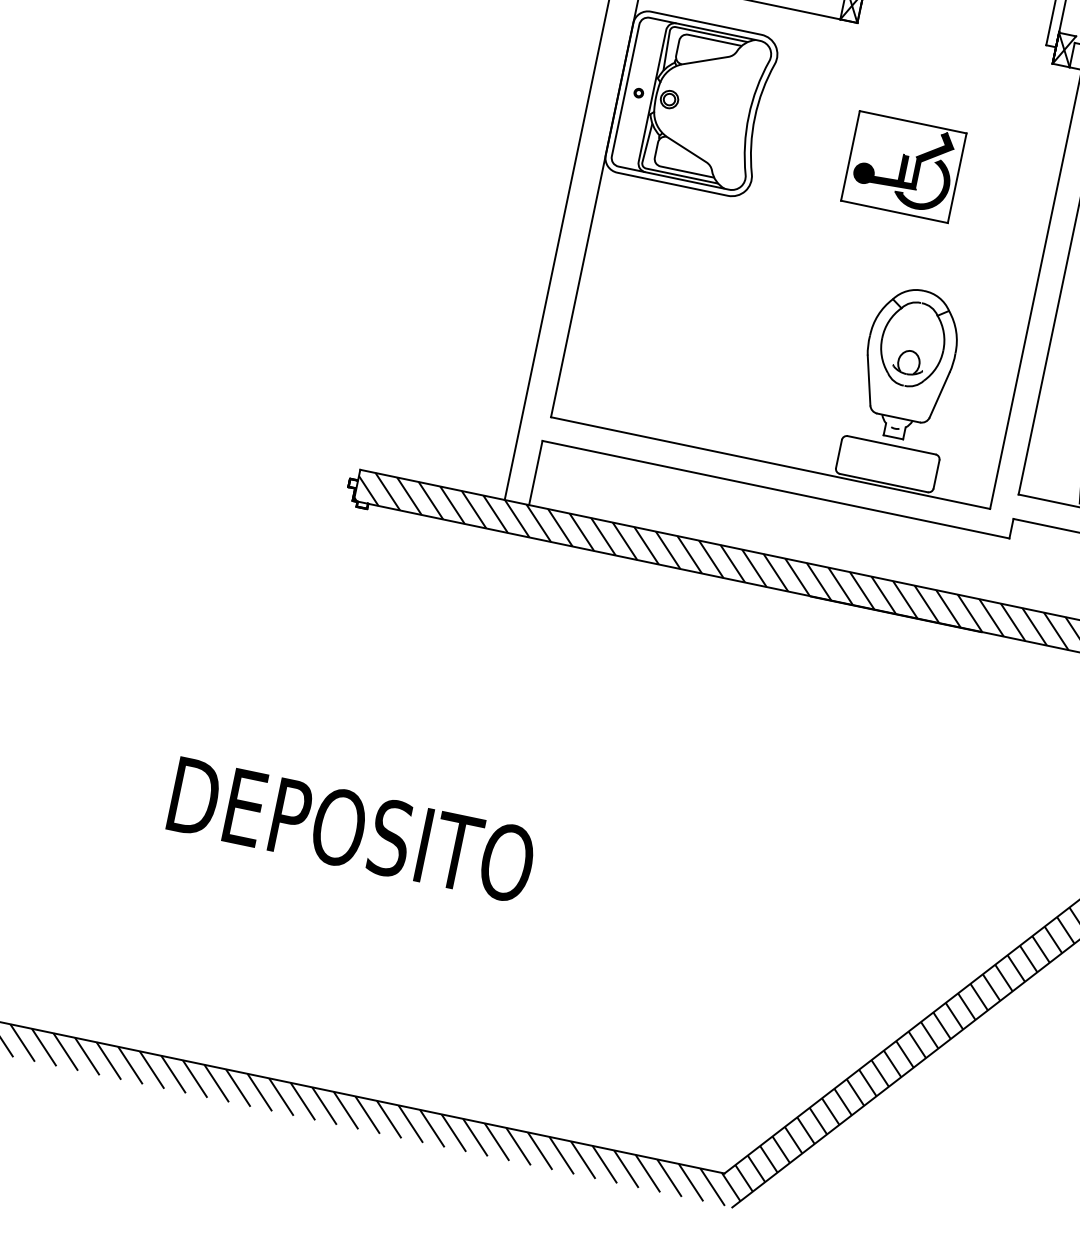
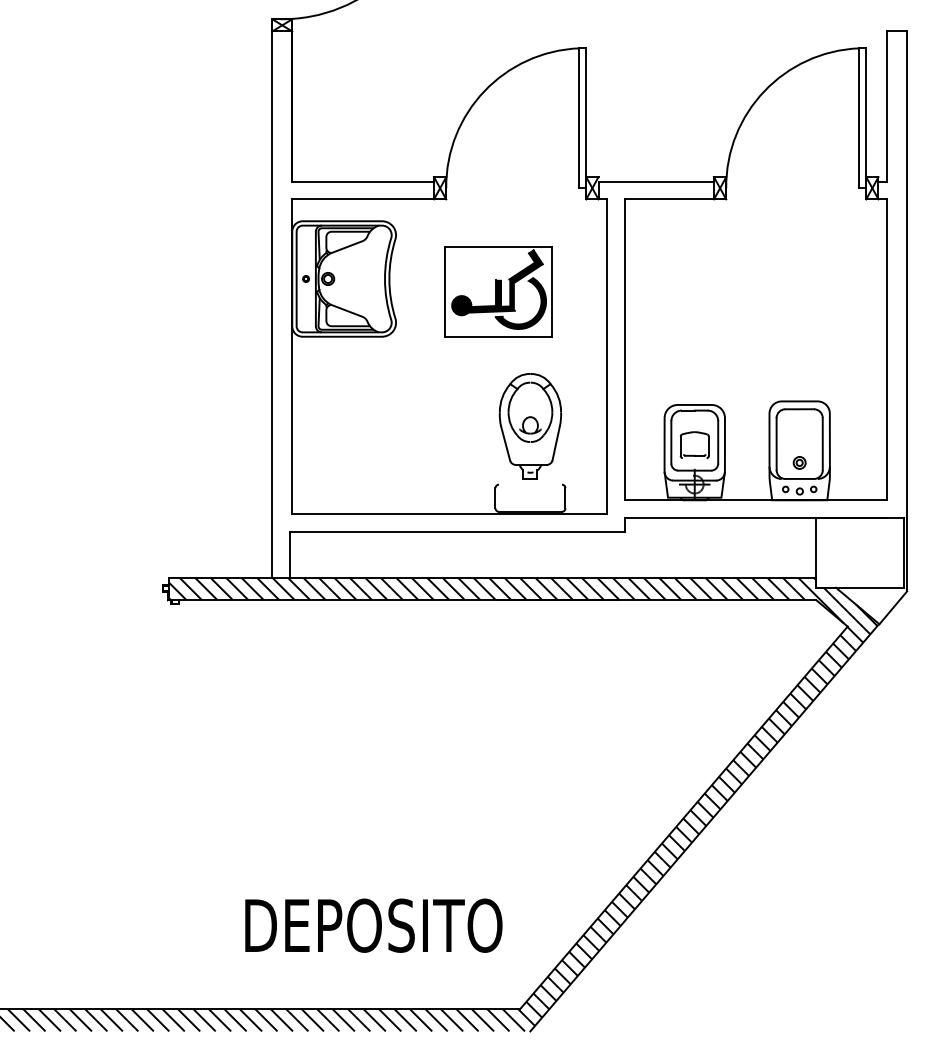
part: (903, 166) -> (498, 291), size x1.4
line: (890, 444) -> (529, 484), removed
text: (351, 829) -> (373, 925), moved

